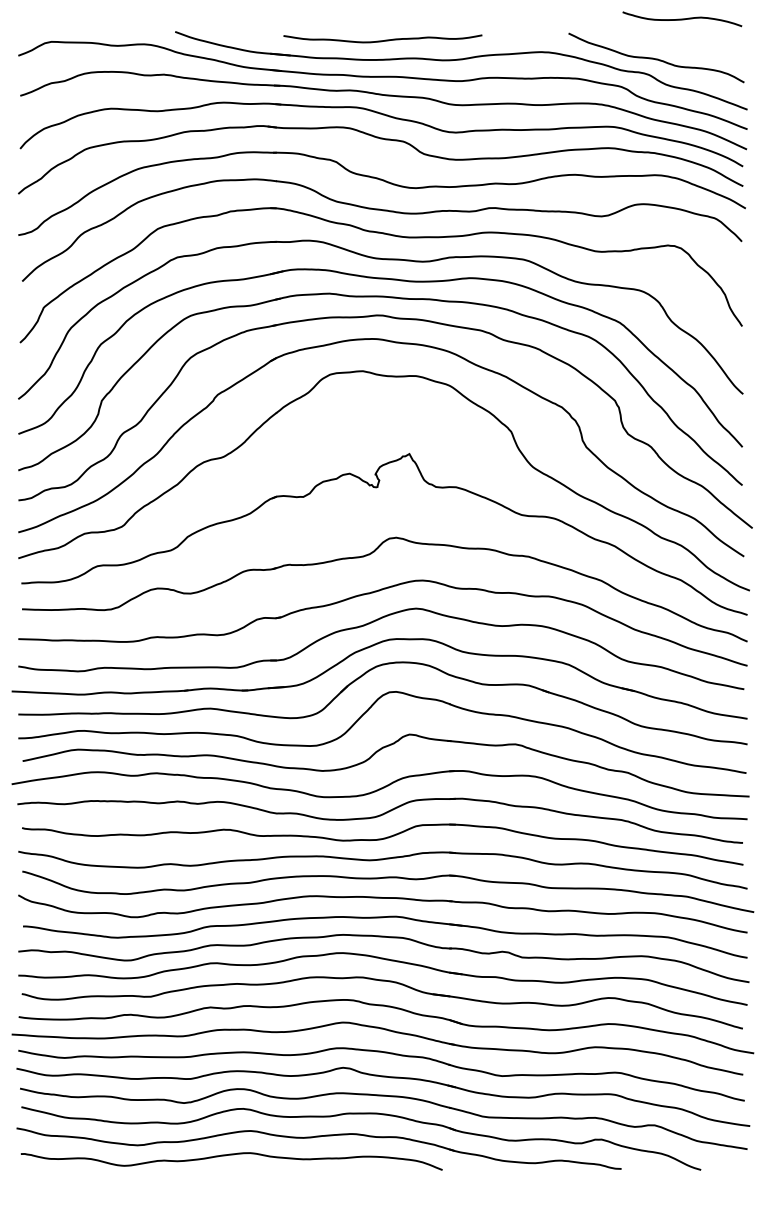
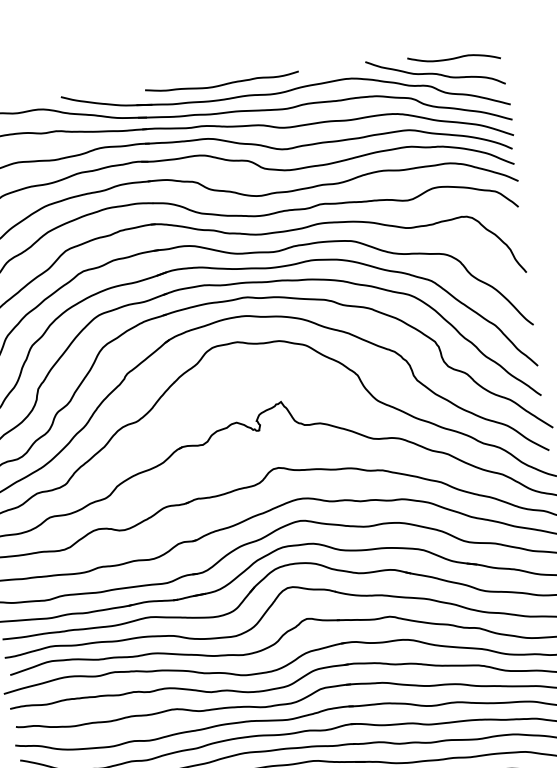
curve: (682, 19) -> (454, 58), moved

